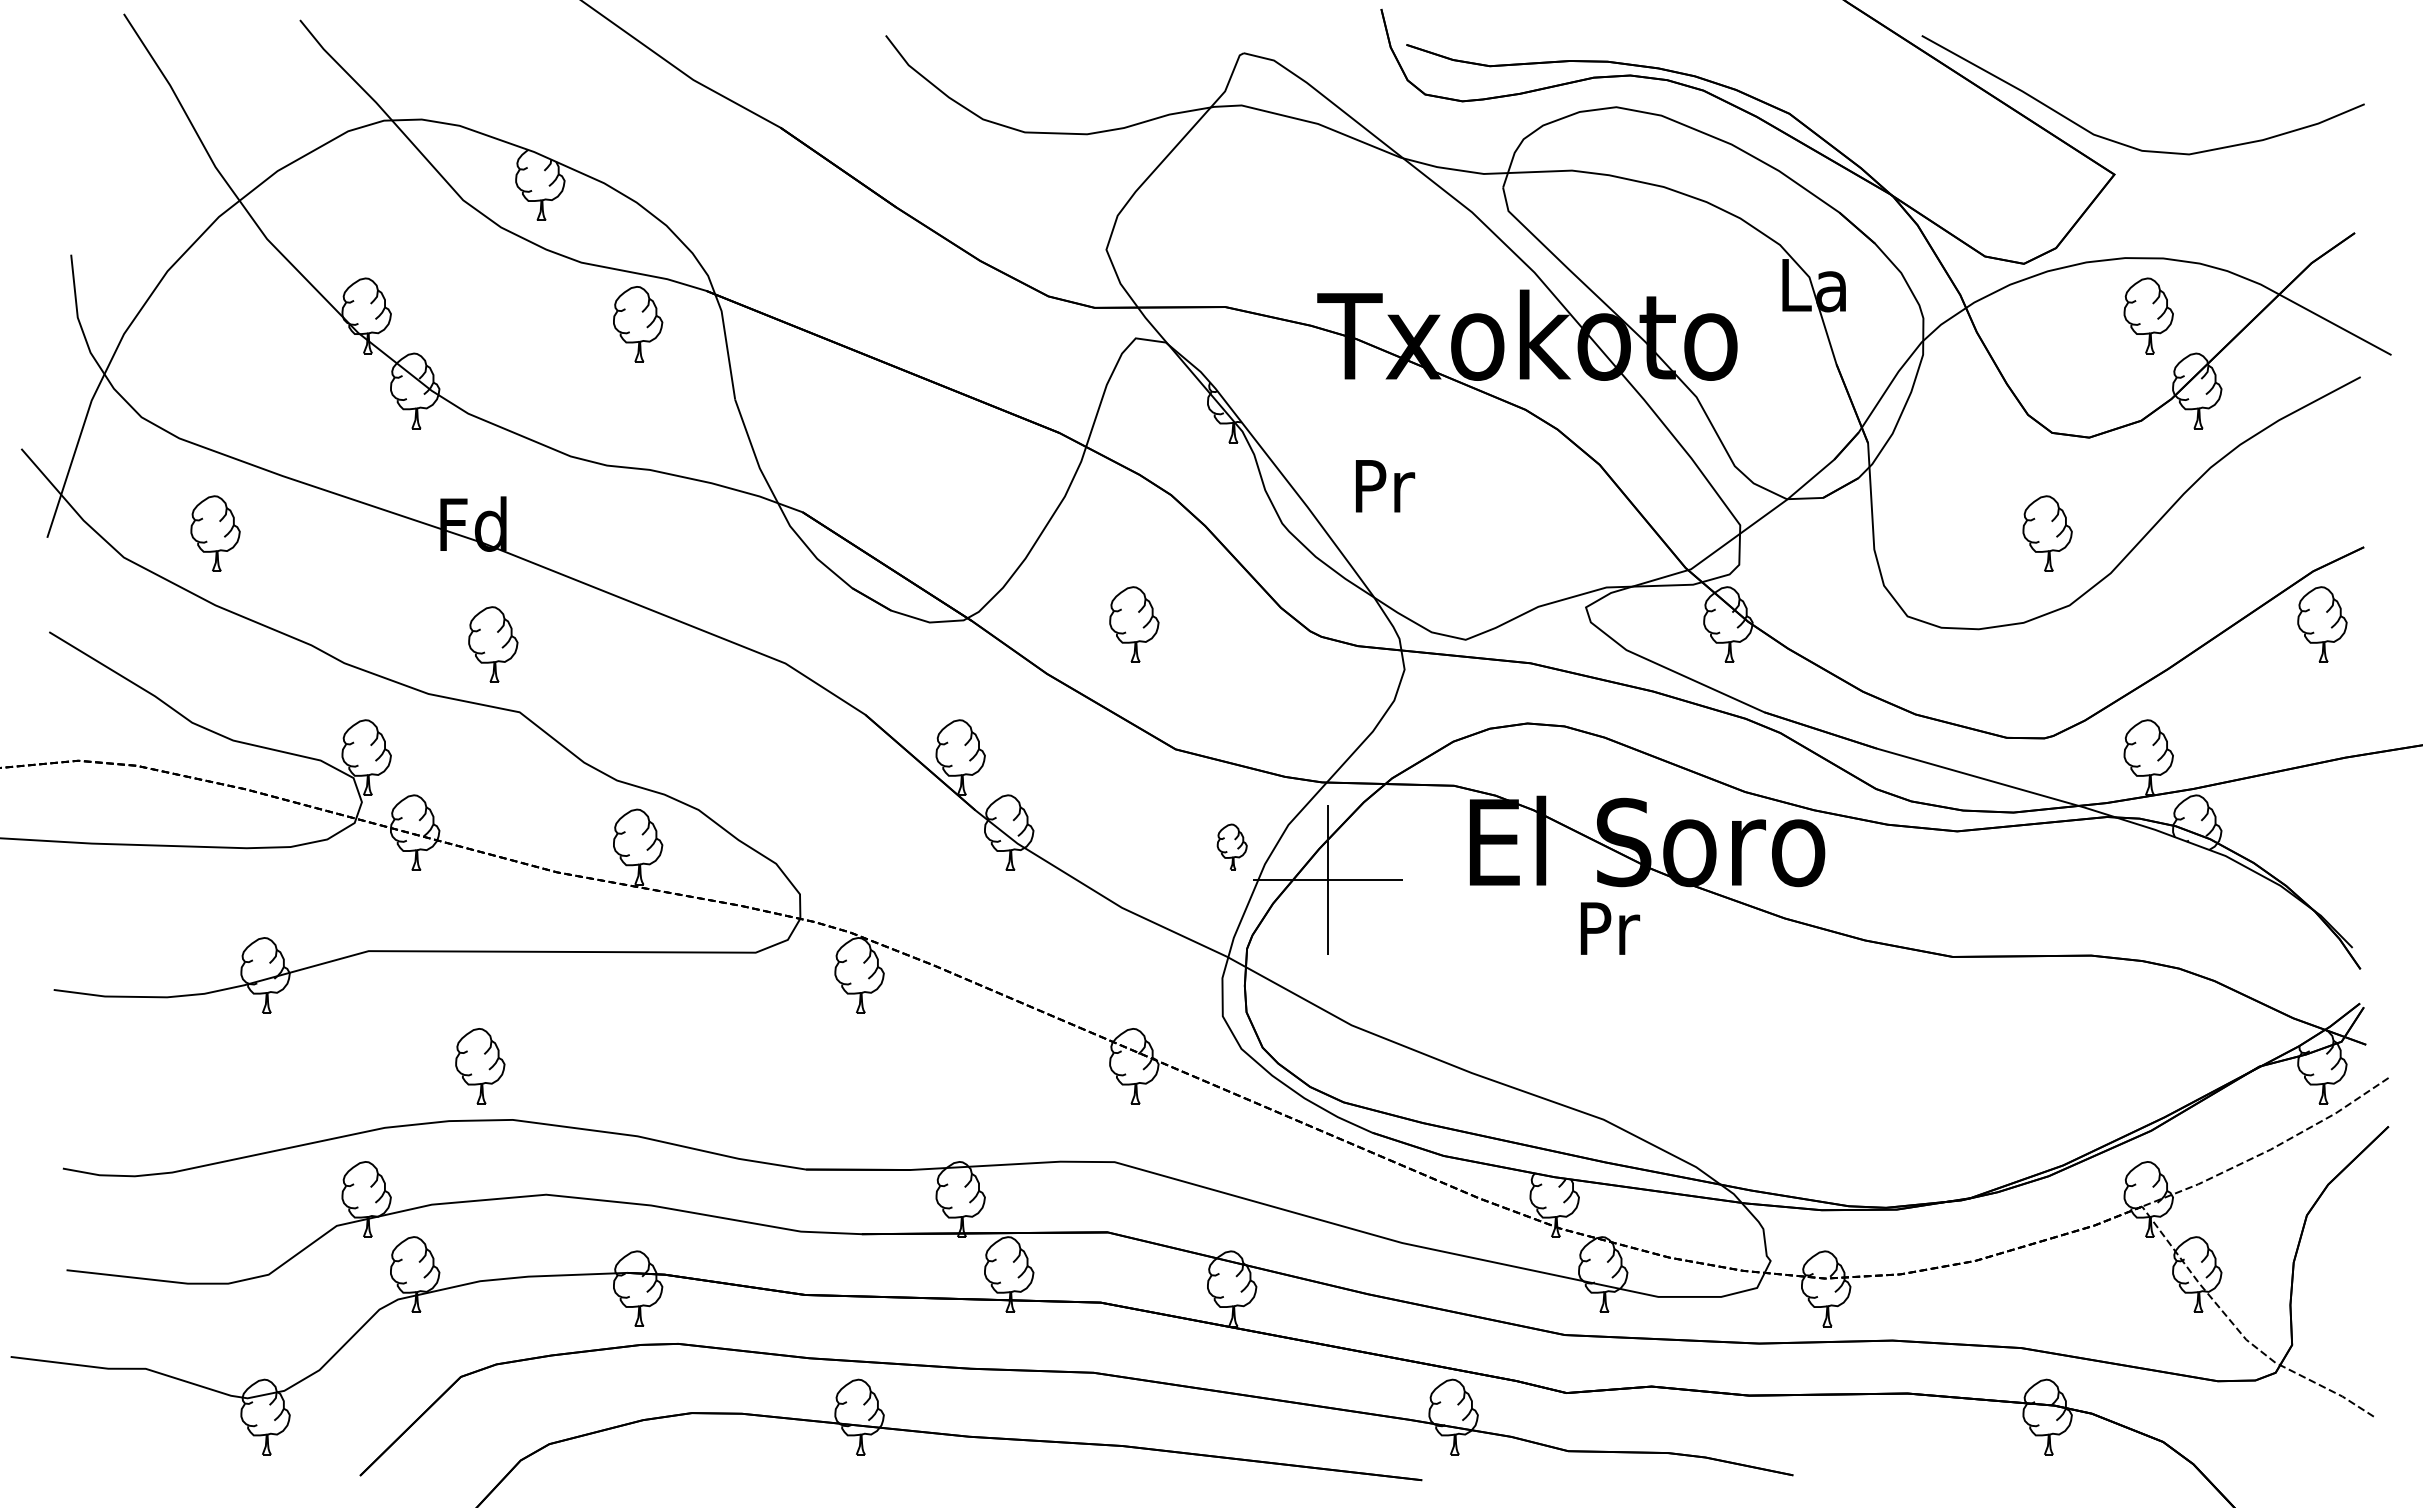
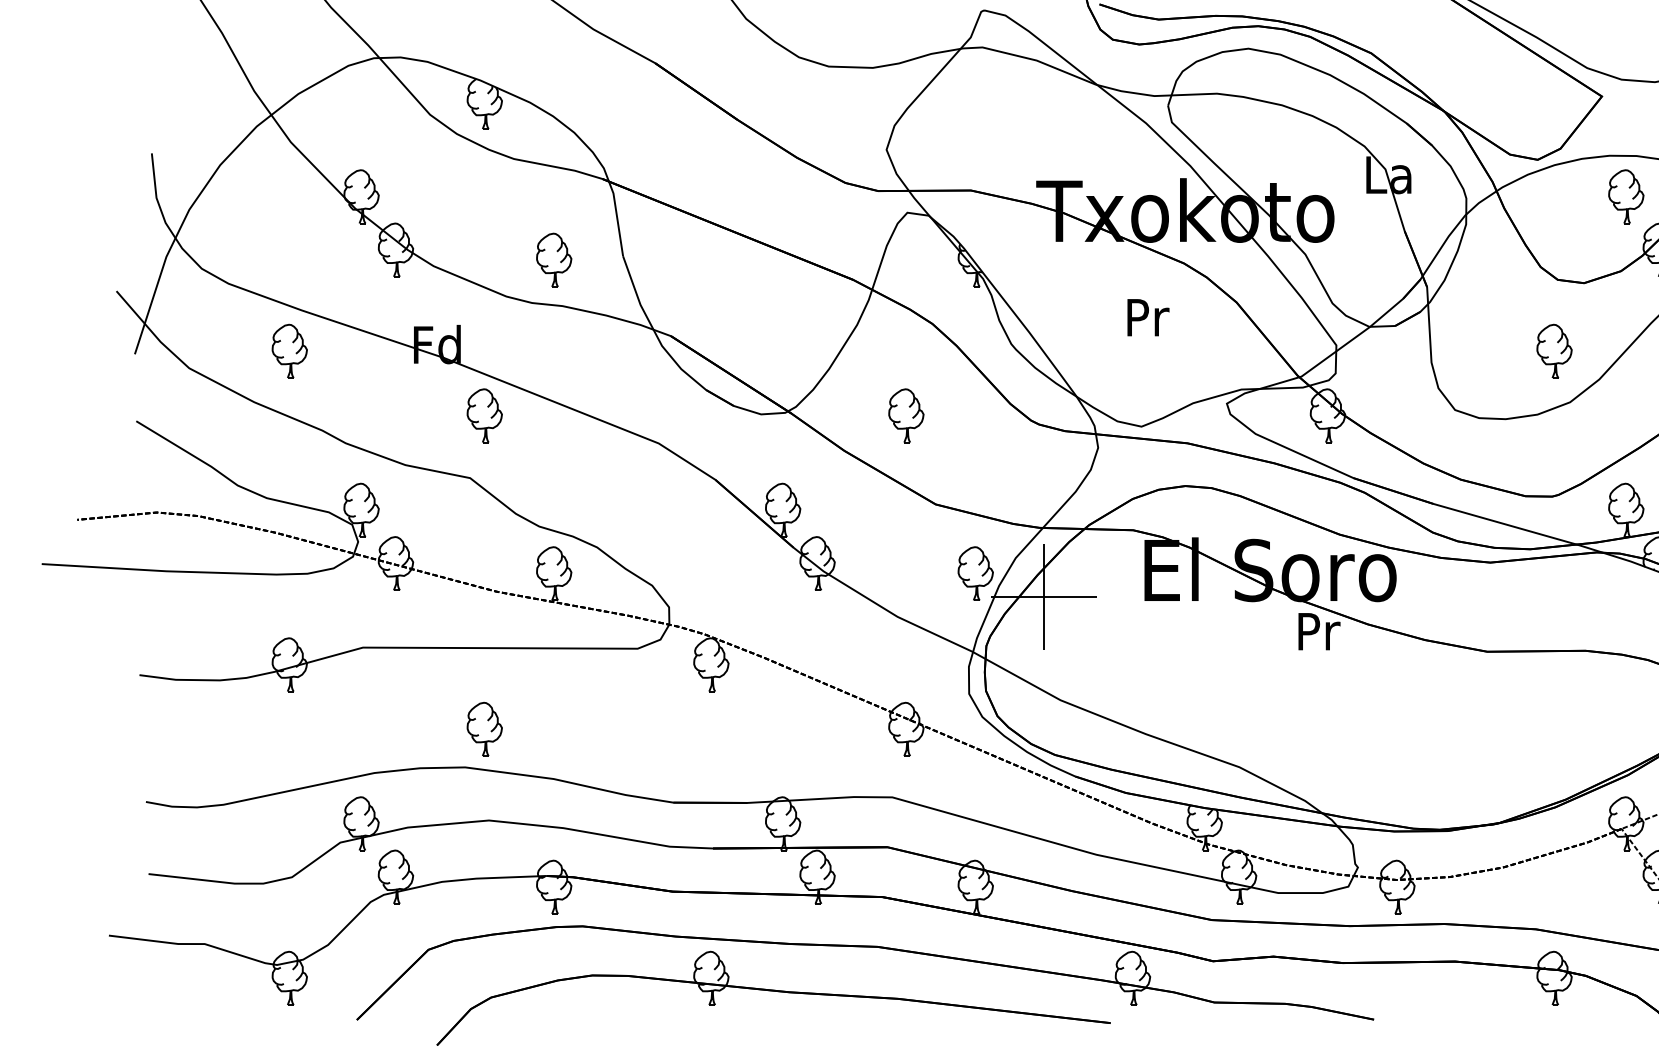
part: (638, 324) -> (554, 260), moved
text: (1385, 486) -> (1148, 317), moved
part: (215, 533) -> (289, 351), moved
part: (493, 644) -> (484, 415), moved
part: (1232, 846) -> (976, 573), size x1.67
text: (1610, 928) -> (1319, 631), moved
part: (480, 1066) -> (484, 729), moved

